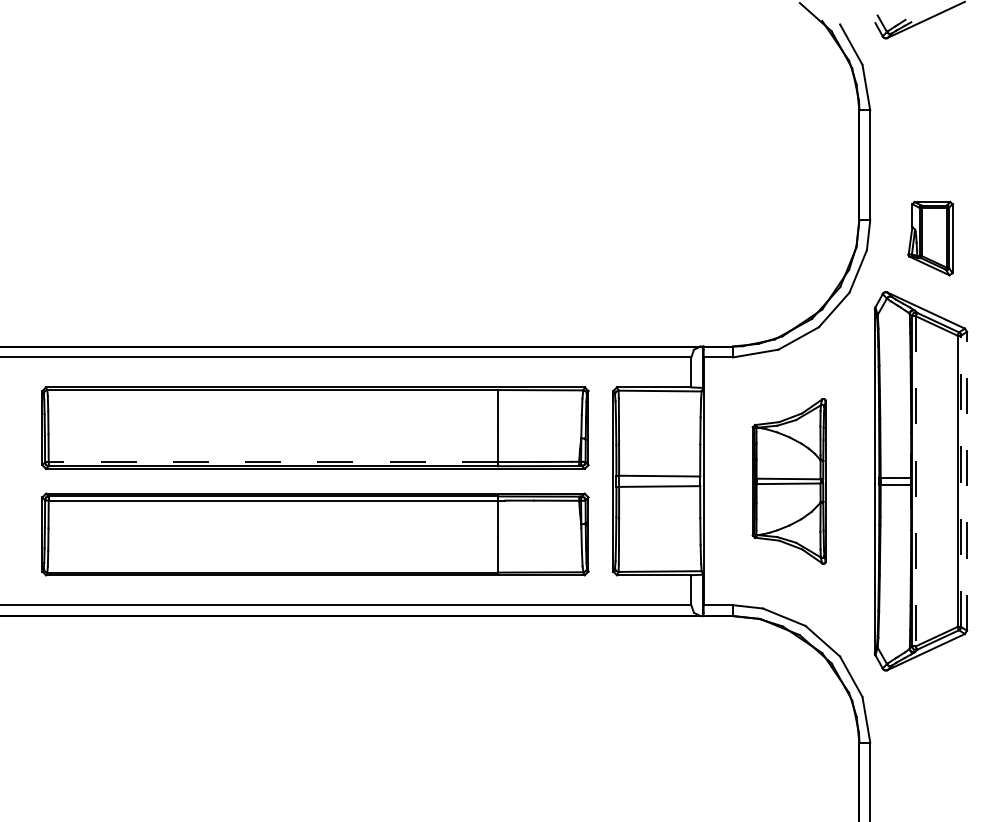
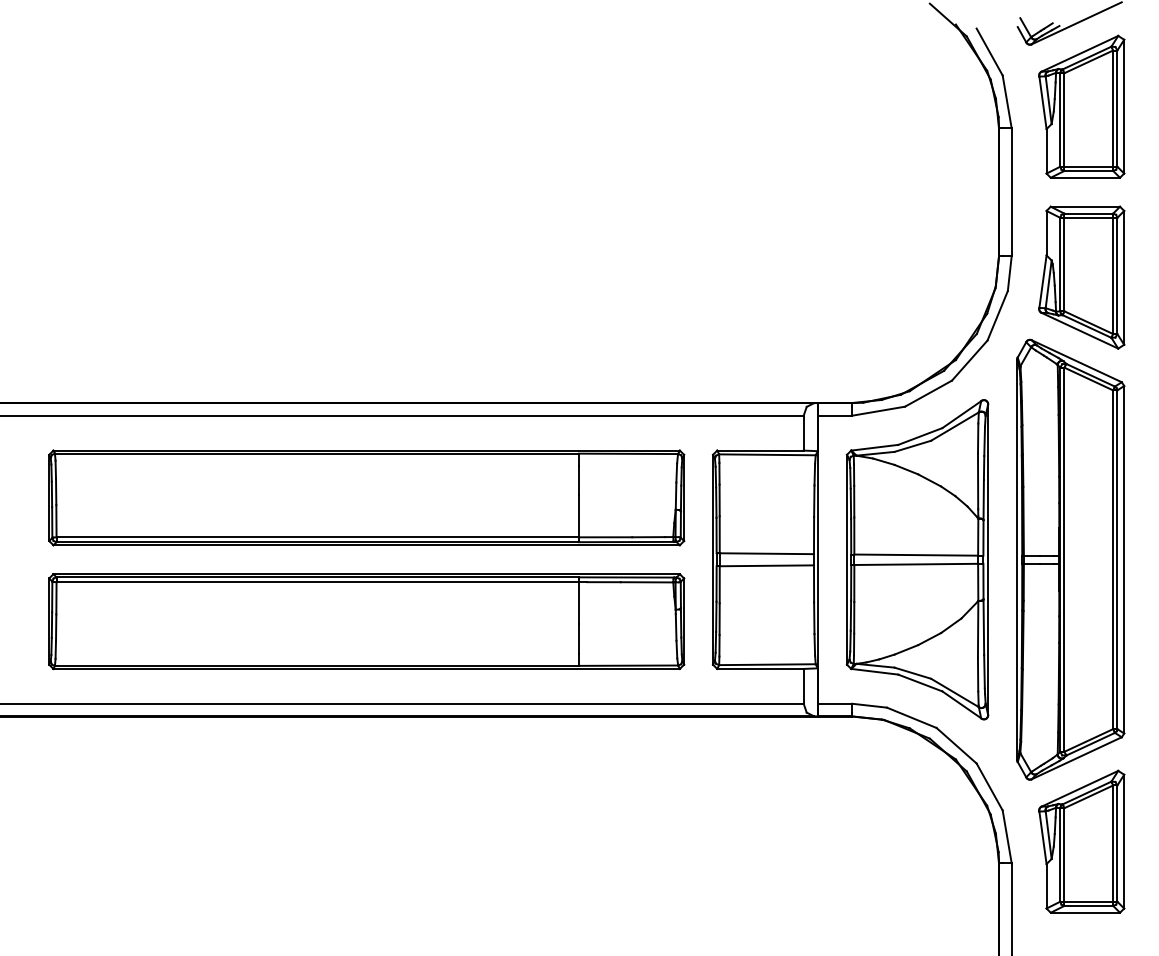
part: (930, 91) -> (1081, 106), added
part: (930, 238) -> (1081, 277), size x1.67
line: (273, 462) -> (317, 537), dashed -> solid
part: (789, 481) -> (917, 559), size x1.67
line: (915, 481) -> (1064, 560), dashed -> solid
line: (961, 481) -> (1117, 559), dashed -> solid
line: (967, 481) -> (1124, 559), dashed -> solid
part: (930, 723) -> (1081, 841), added

